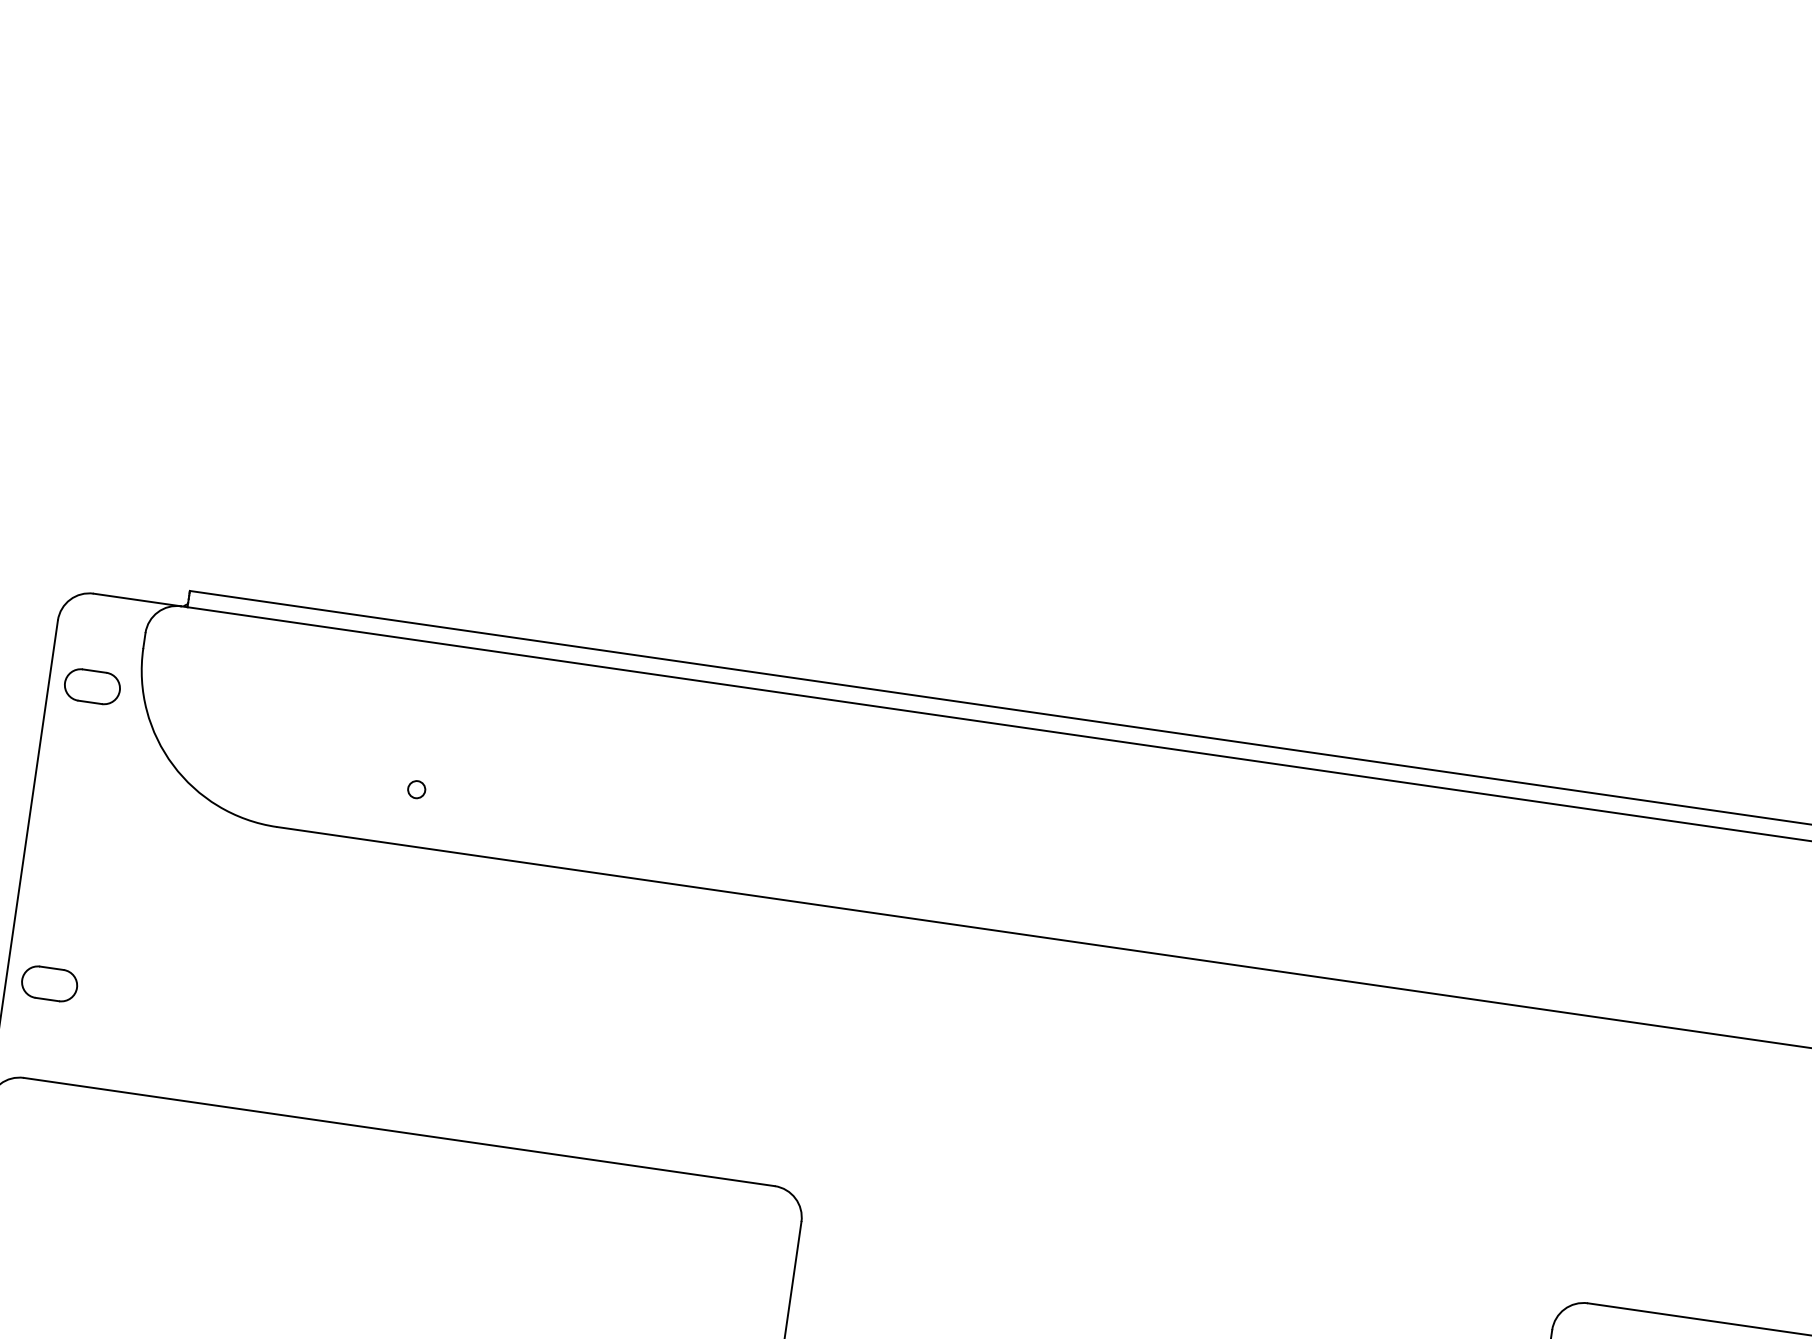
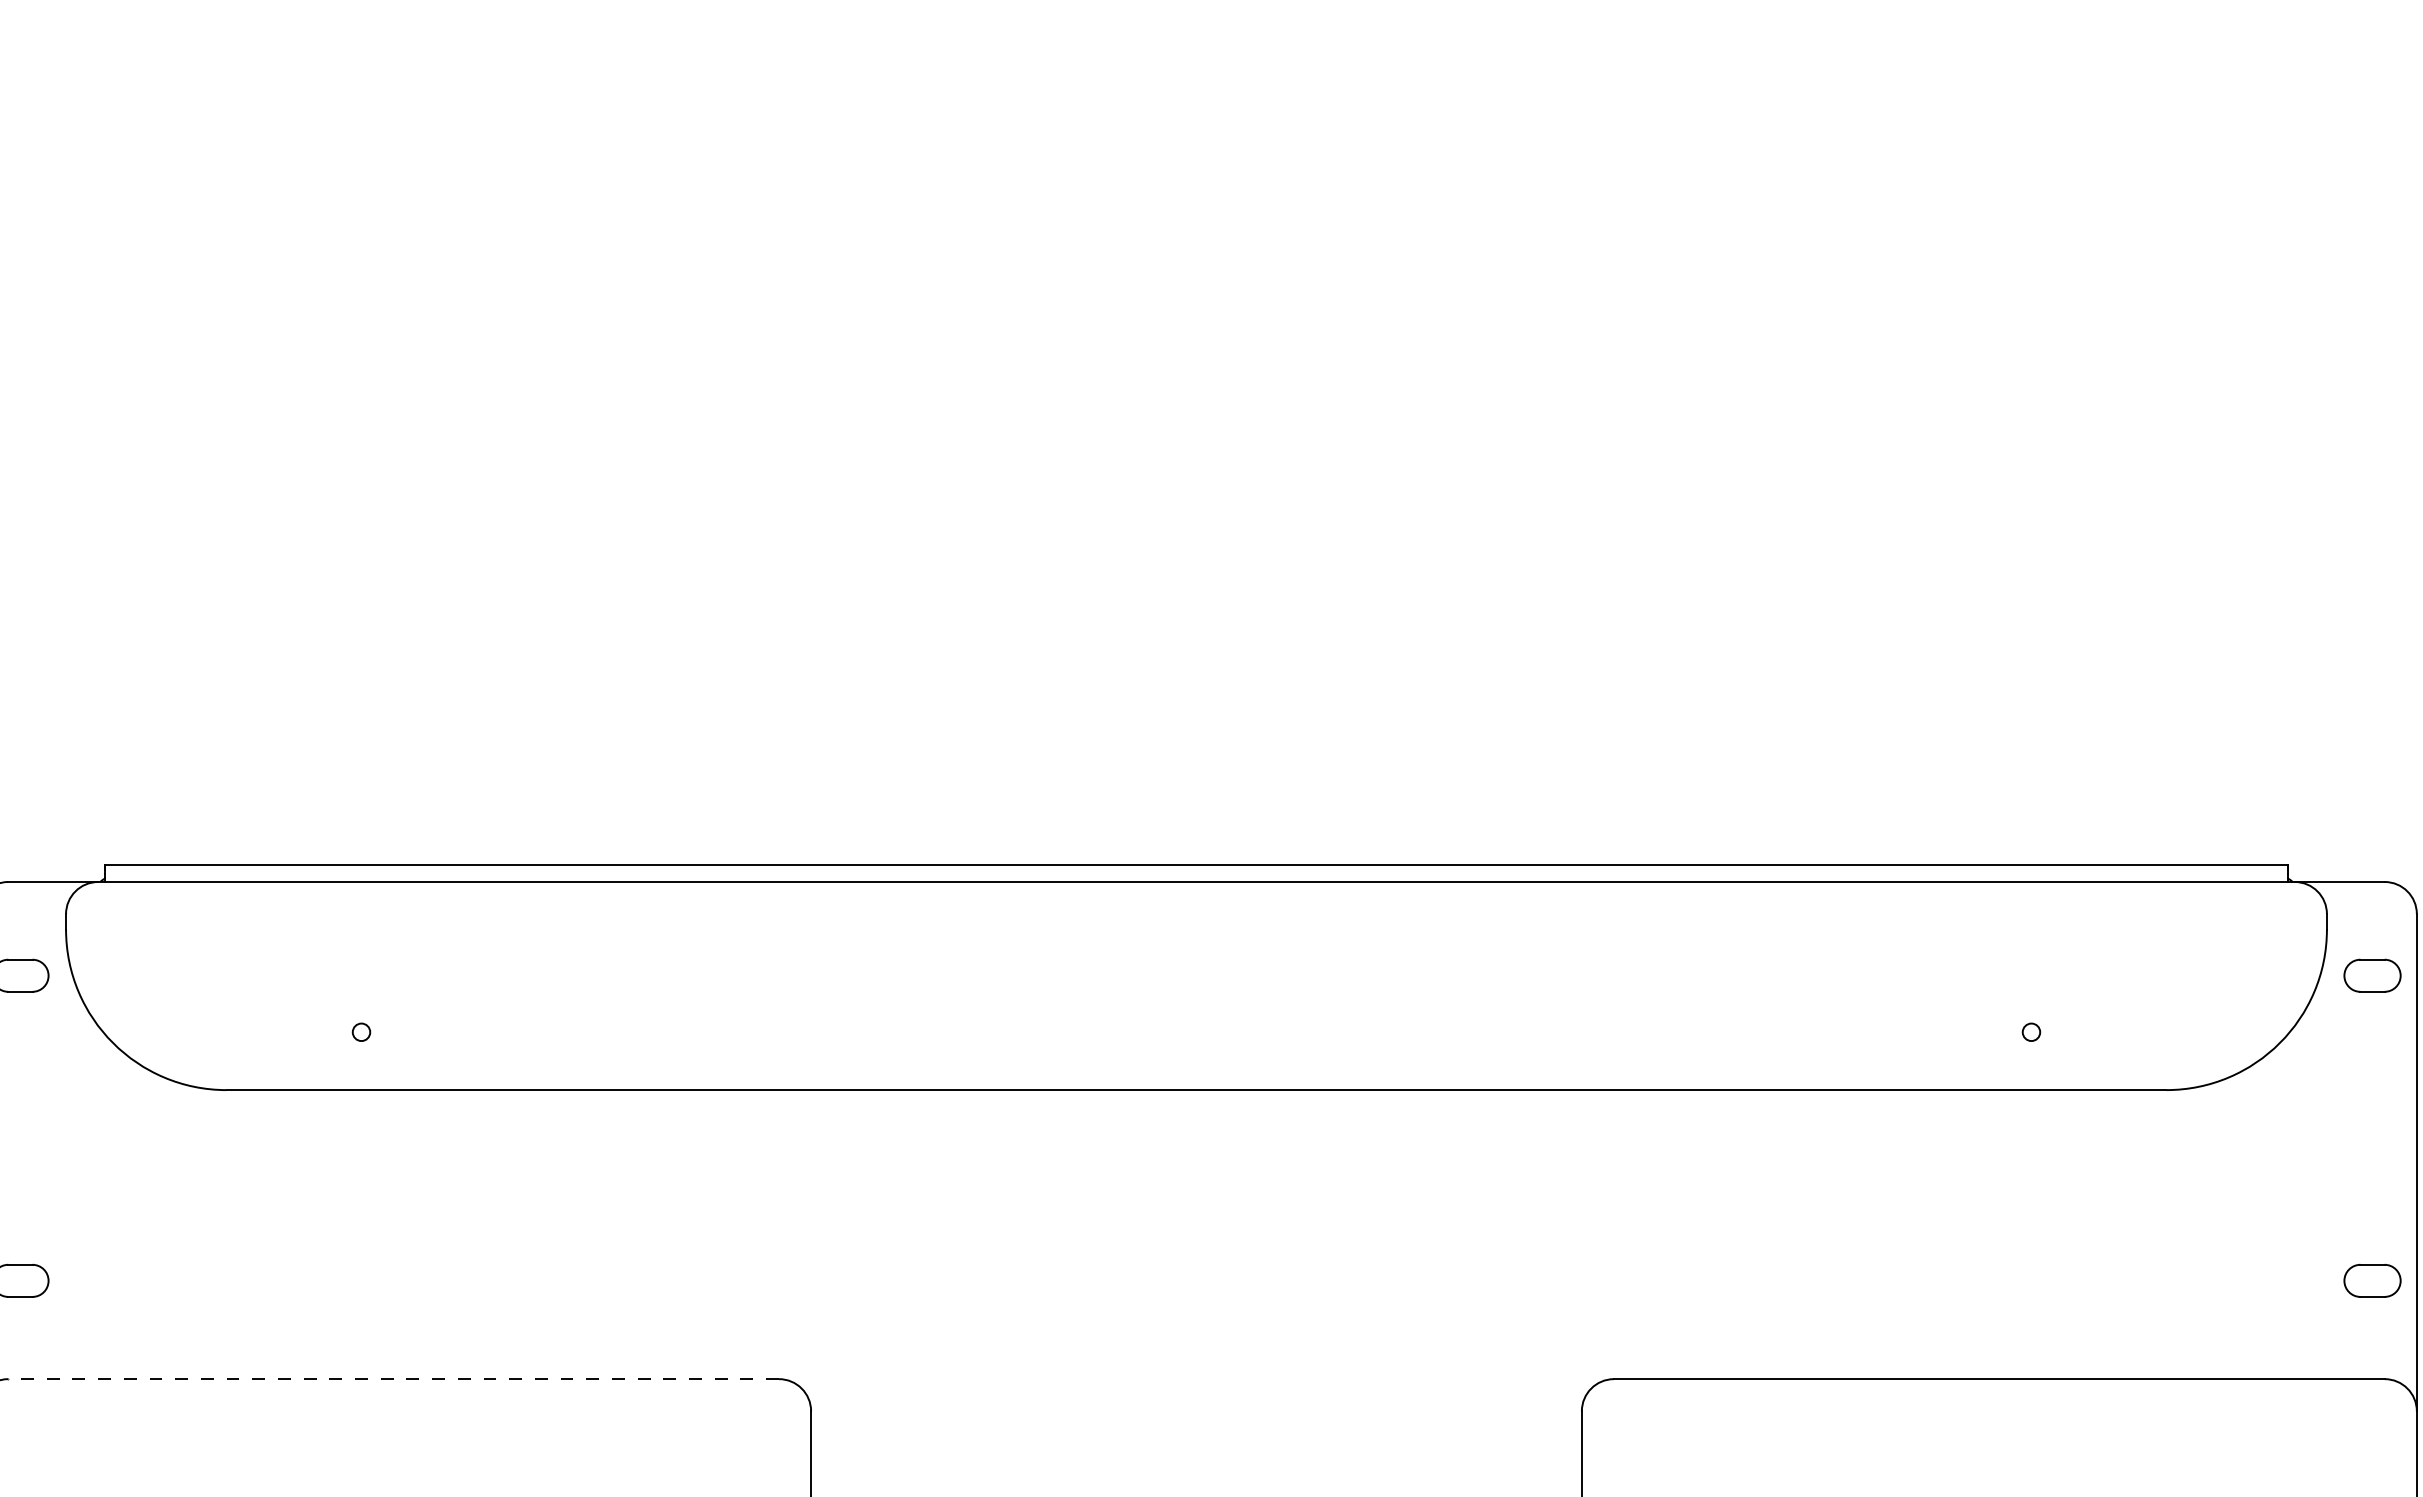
line: (399, 1132) -> (393, 1379), solid -> dashed

